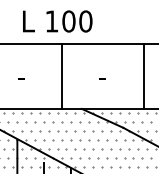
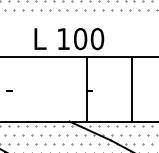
text: (57, 21) -> (69, 39), moved
line: (62, 76) -> (87, 89), moved

